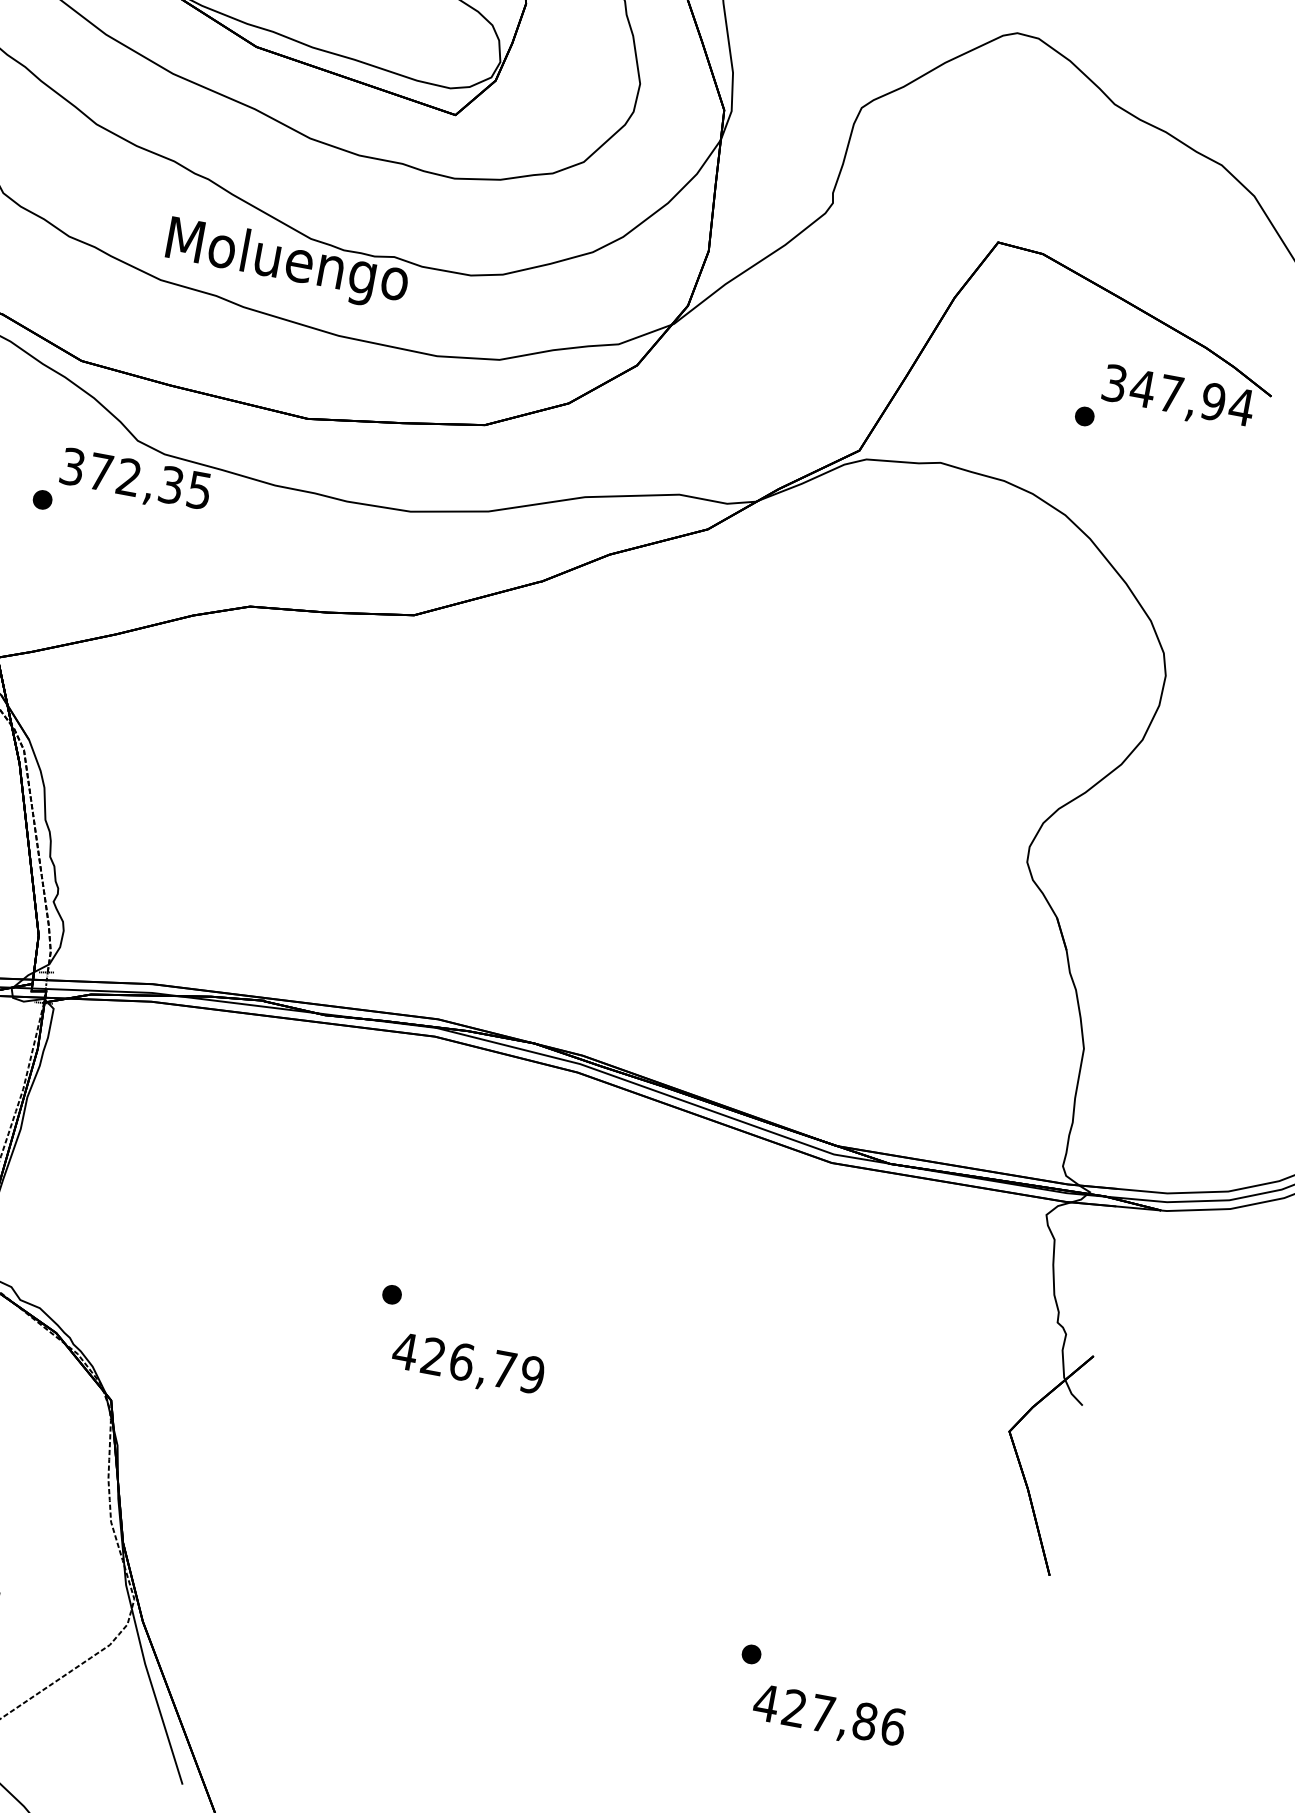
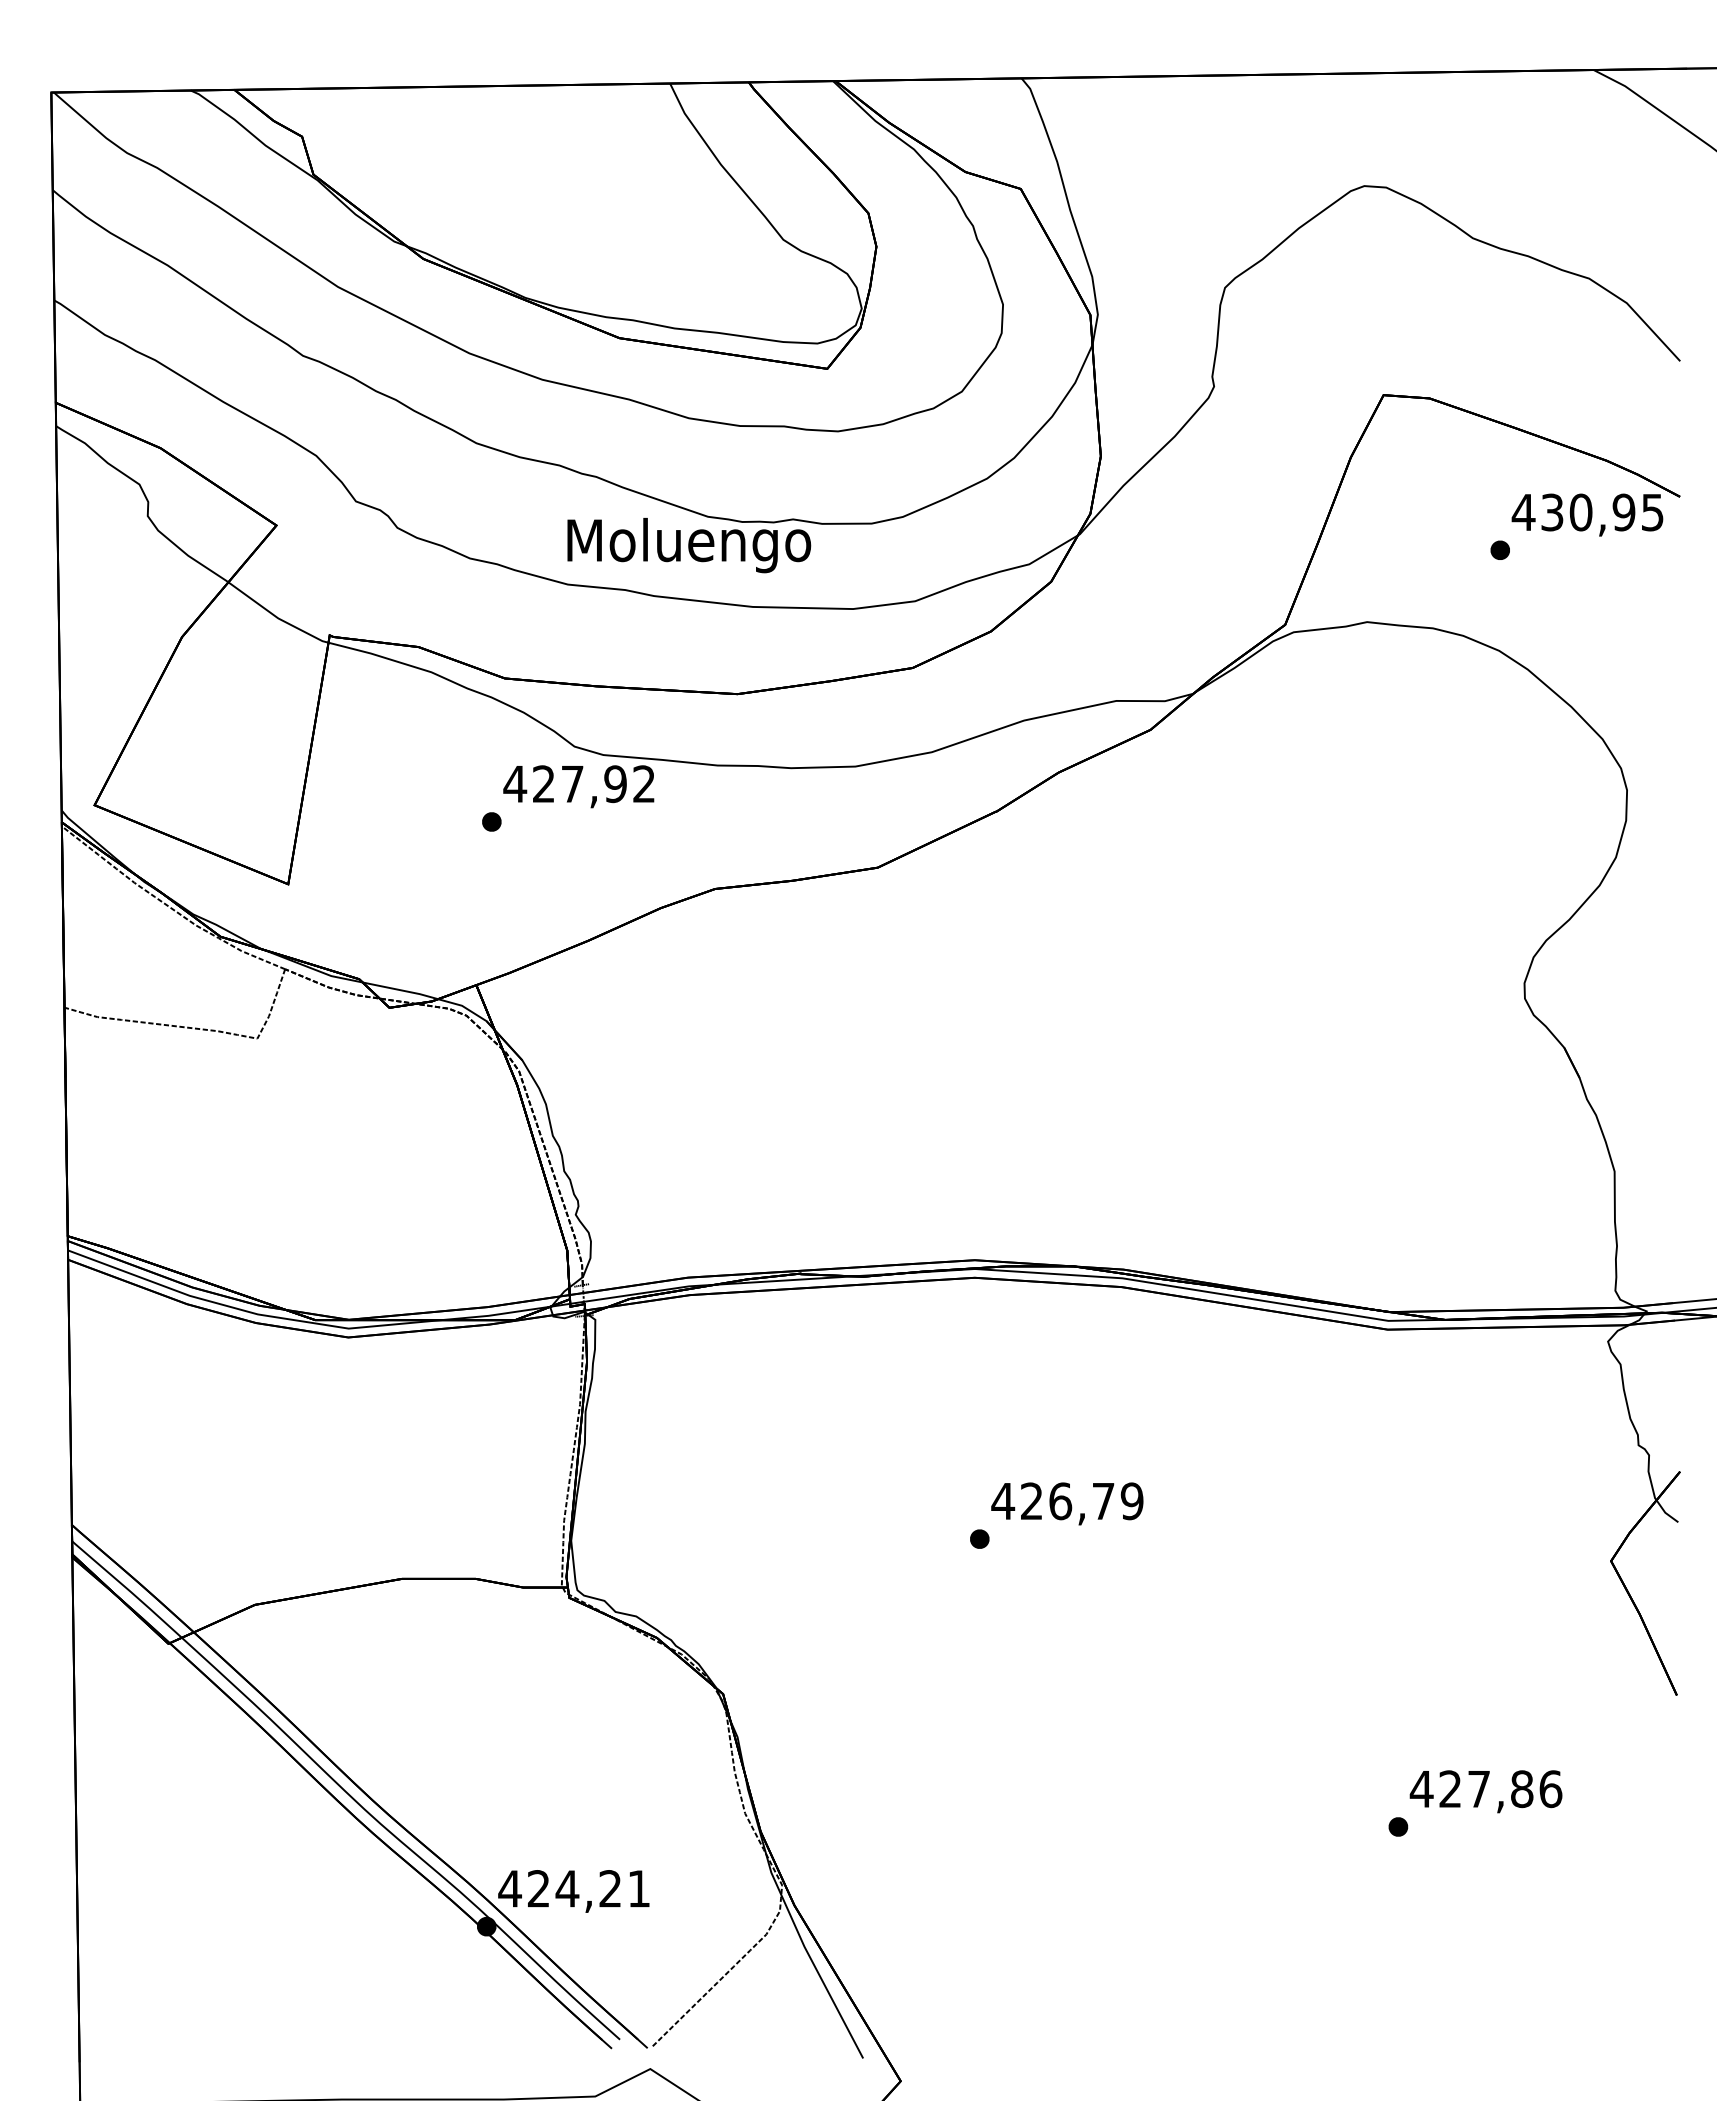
text: (1177, 395) -> (1587, 512), 347,94 -> 430,95
text: (134, 478) -> (578, 784), 372,35 -> 427,92
text: (468, 1365) -> (1067, 1503), moved
text: (828, 1717) -> (1485, 1791), moved

